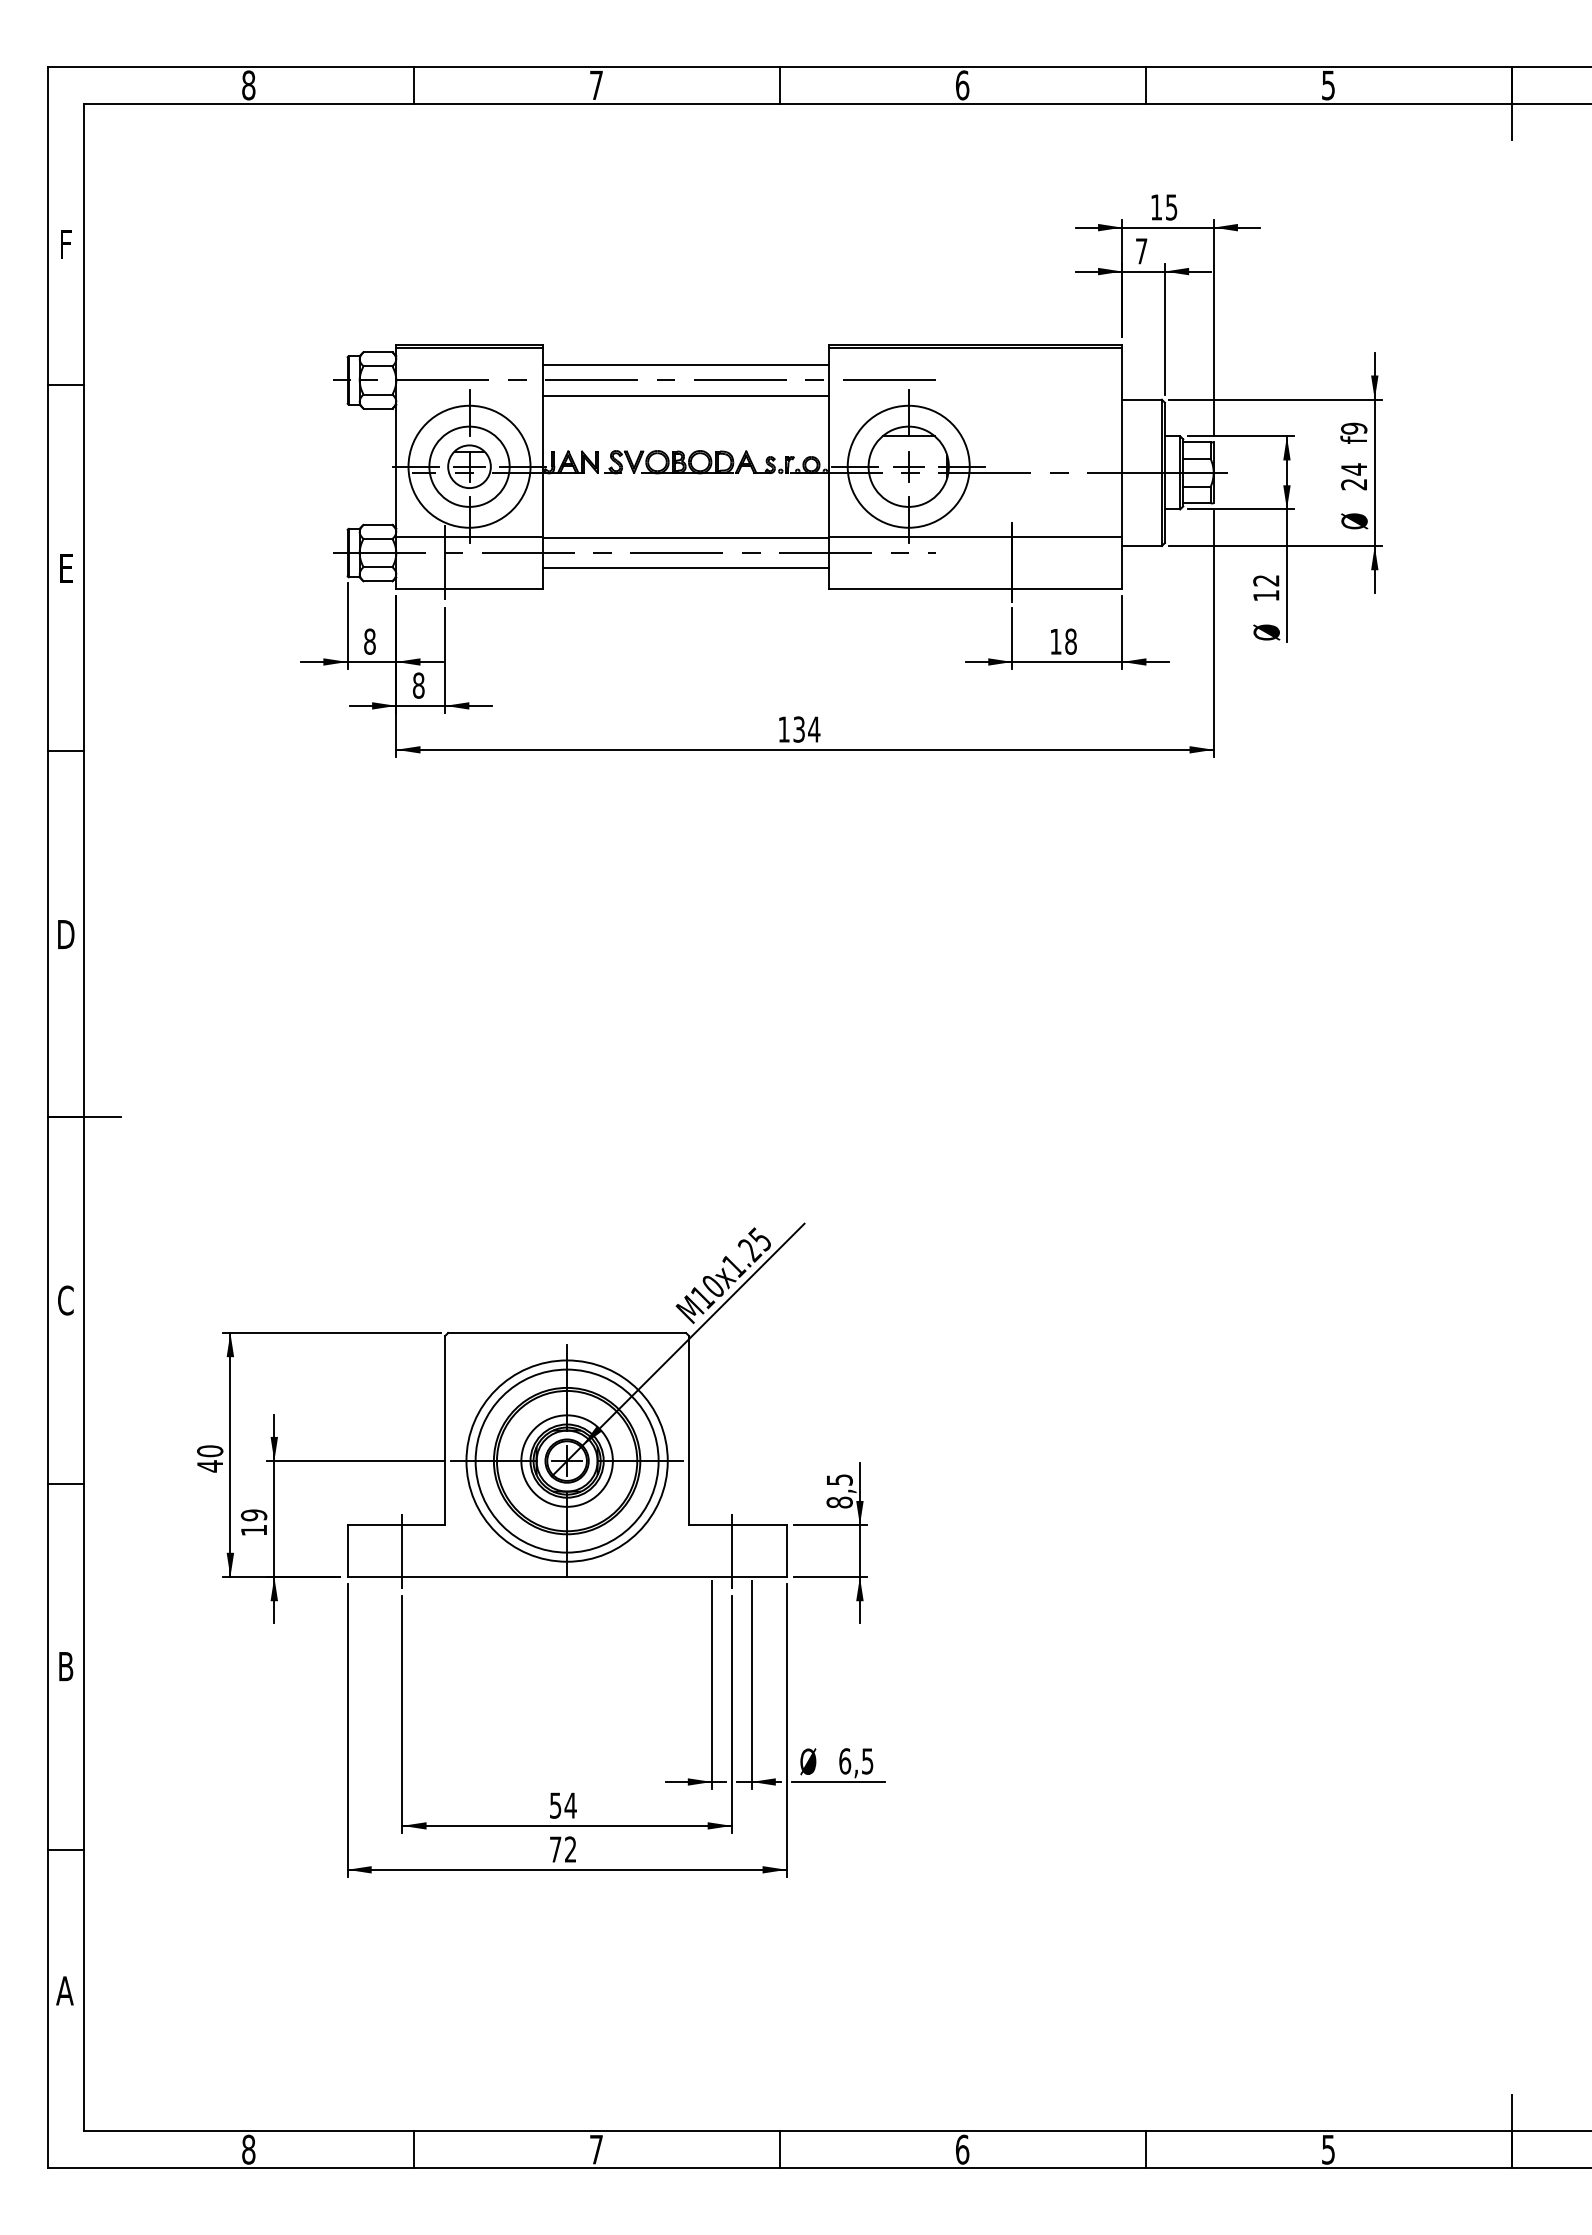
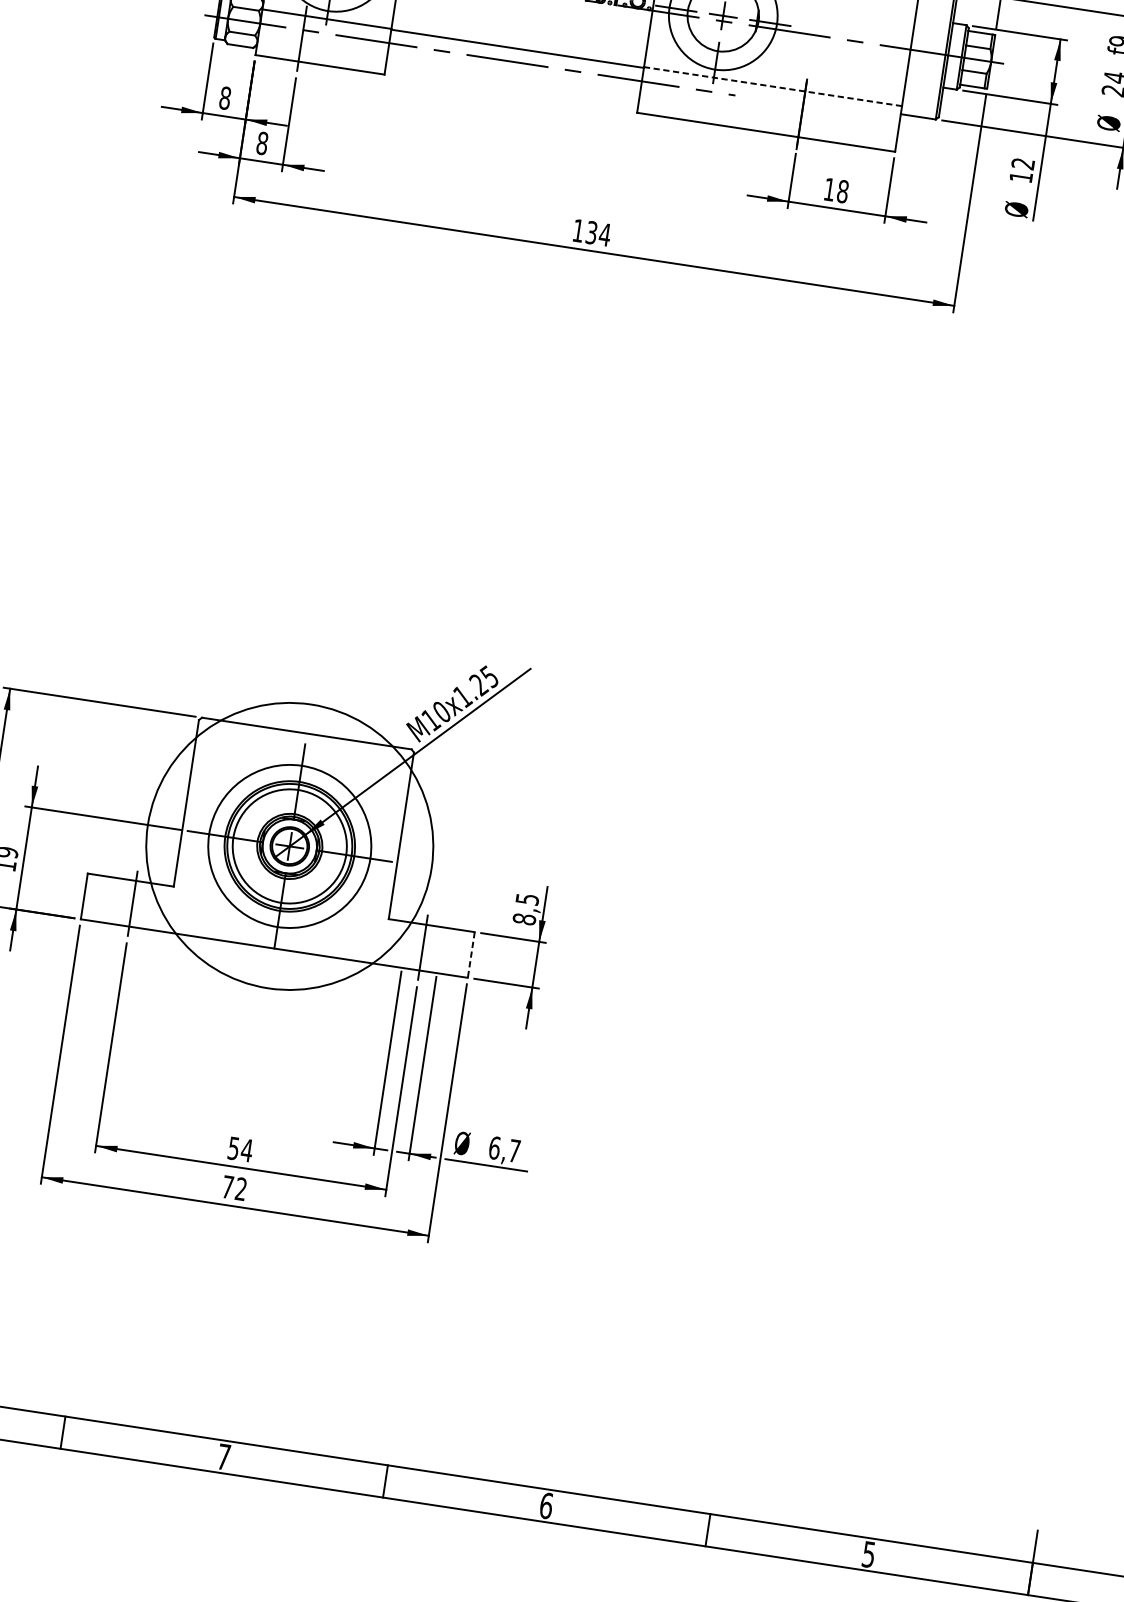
line: (975, 536) -> (772, 86), solid -> dashed
line: (685, 568) -> (513, 75), removed
circle: (566, 1460) -> (289, 845), size x1.4
circle: (566, 1460) -> (289, 845), size x1.6
line: (786, 1551) -> (471, 955), solid -> dashed
text: (867, 1761) -> (514, 1151), 6,5 -> 6,7

